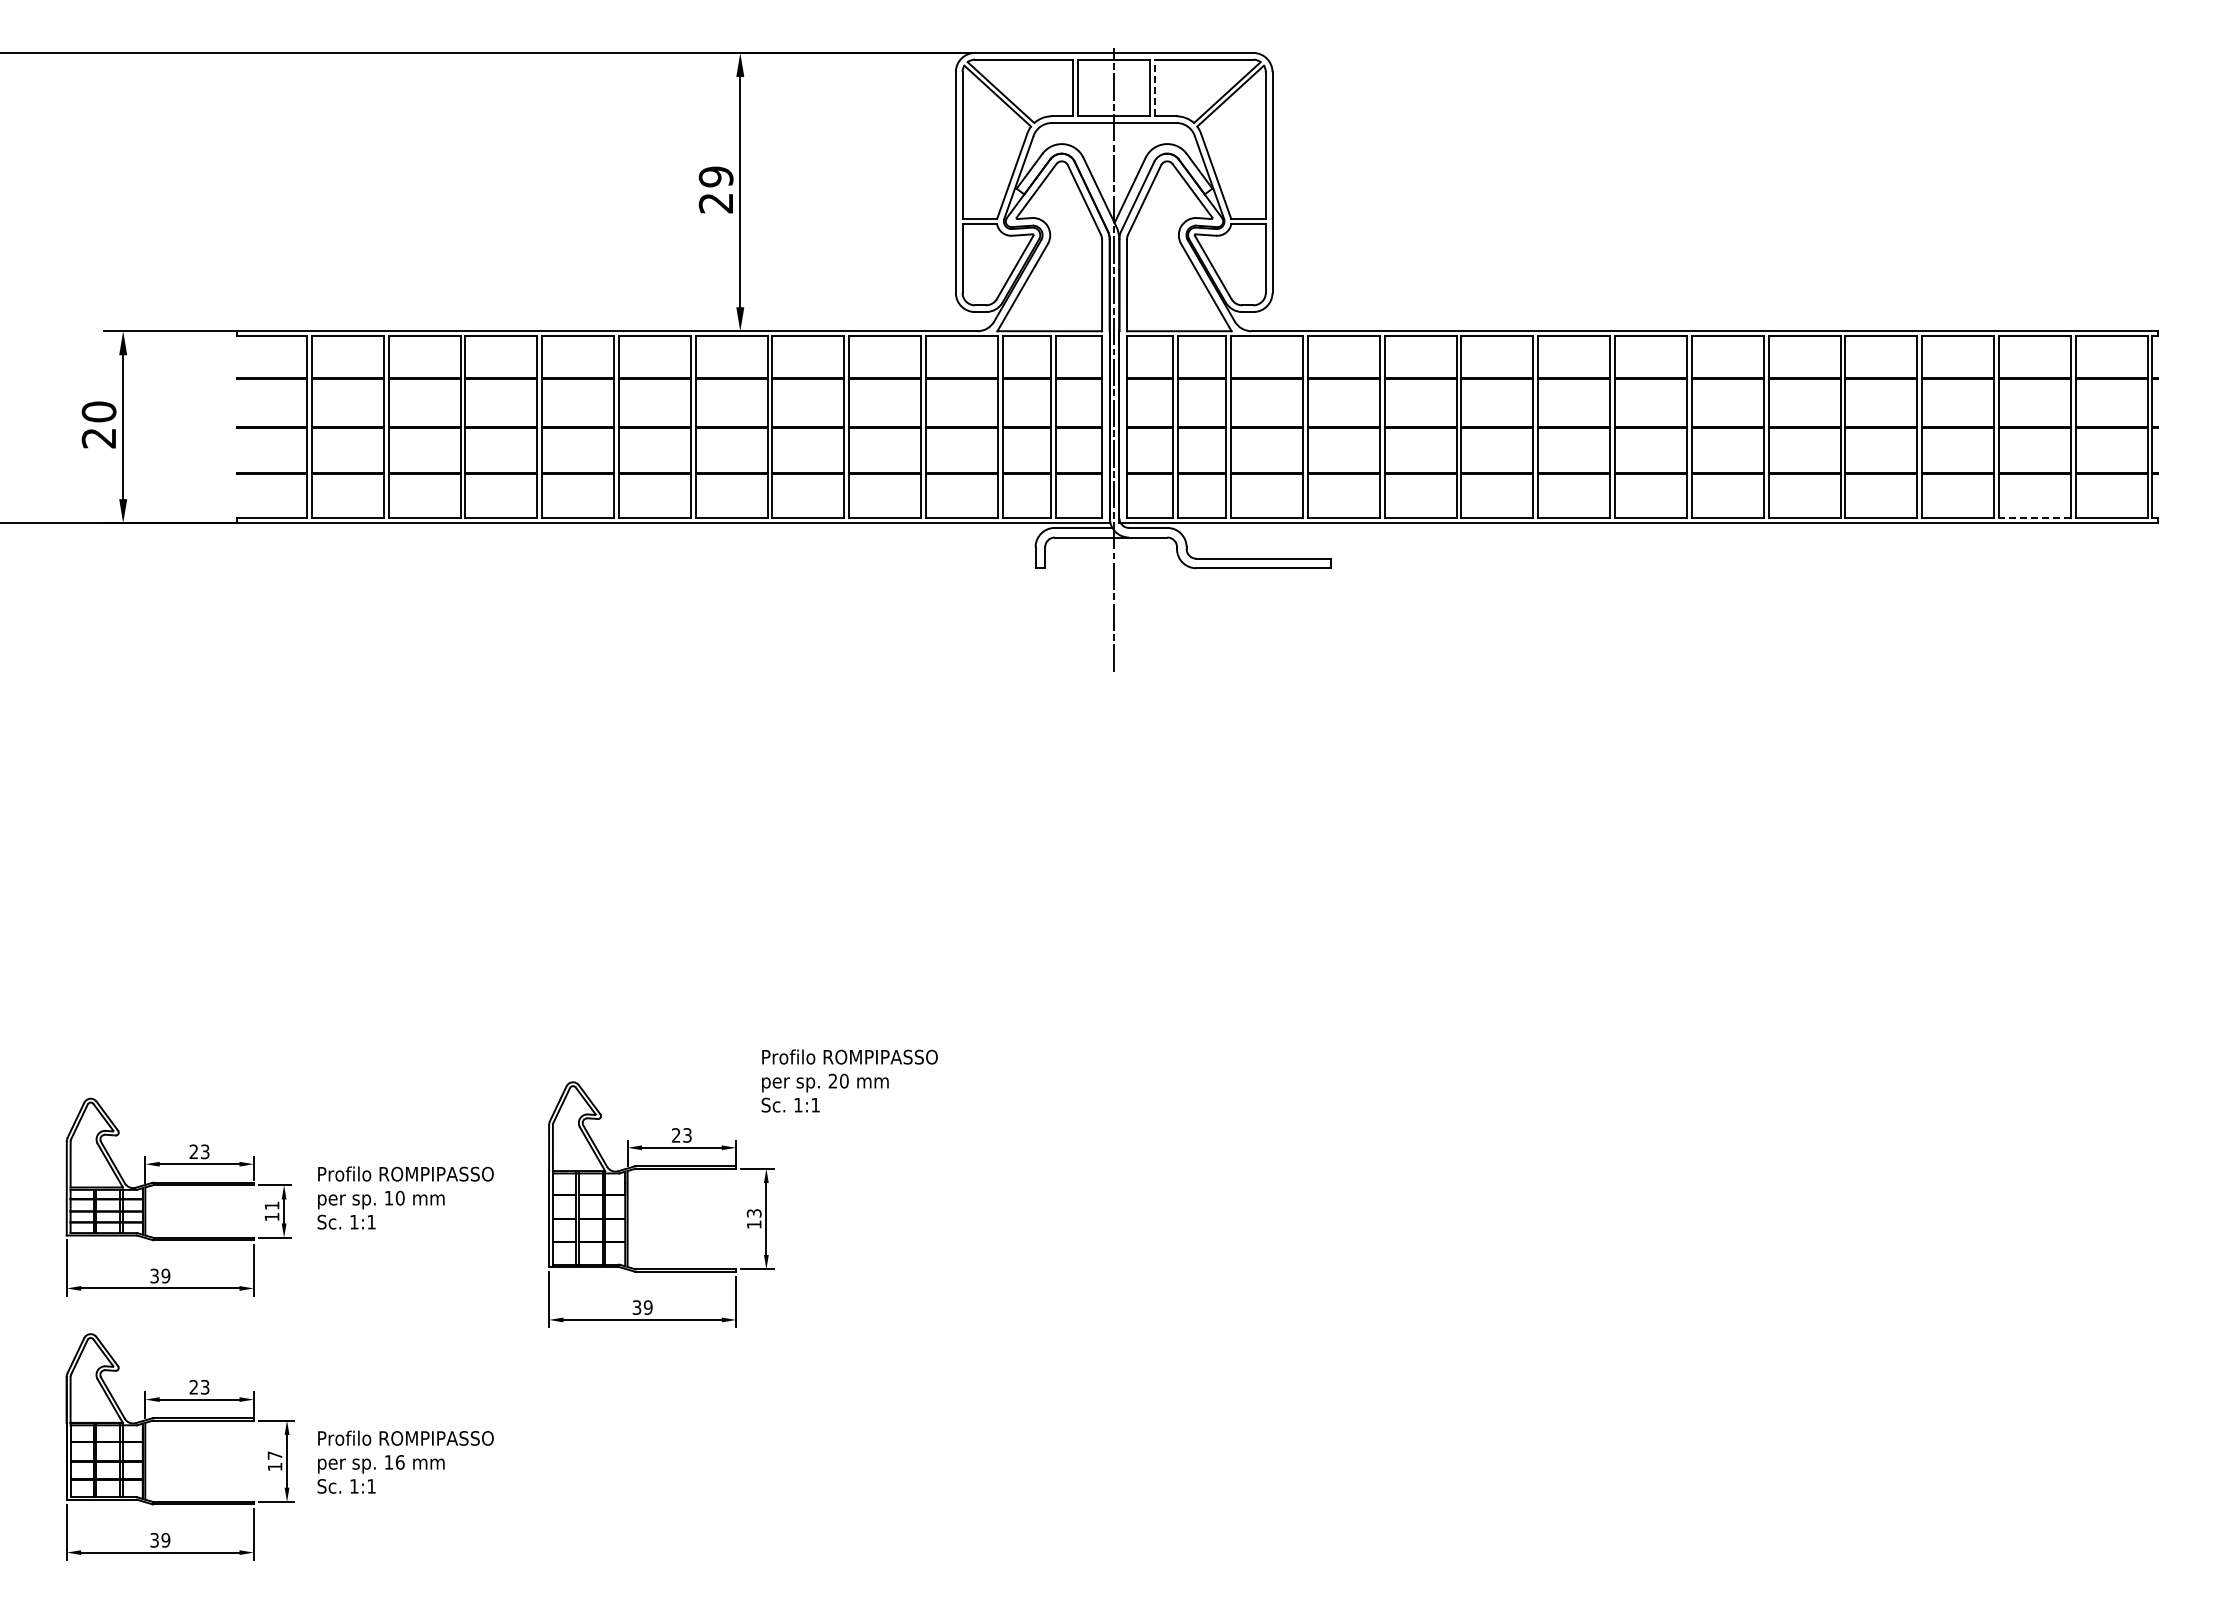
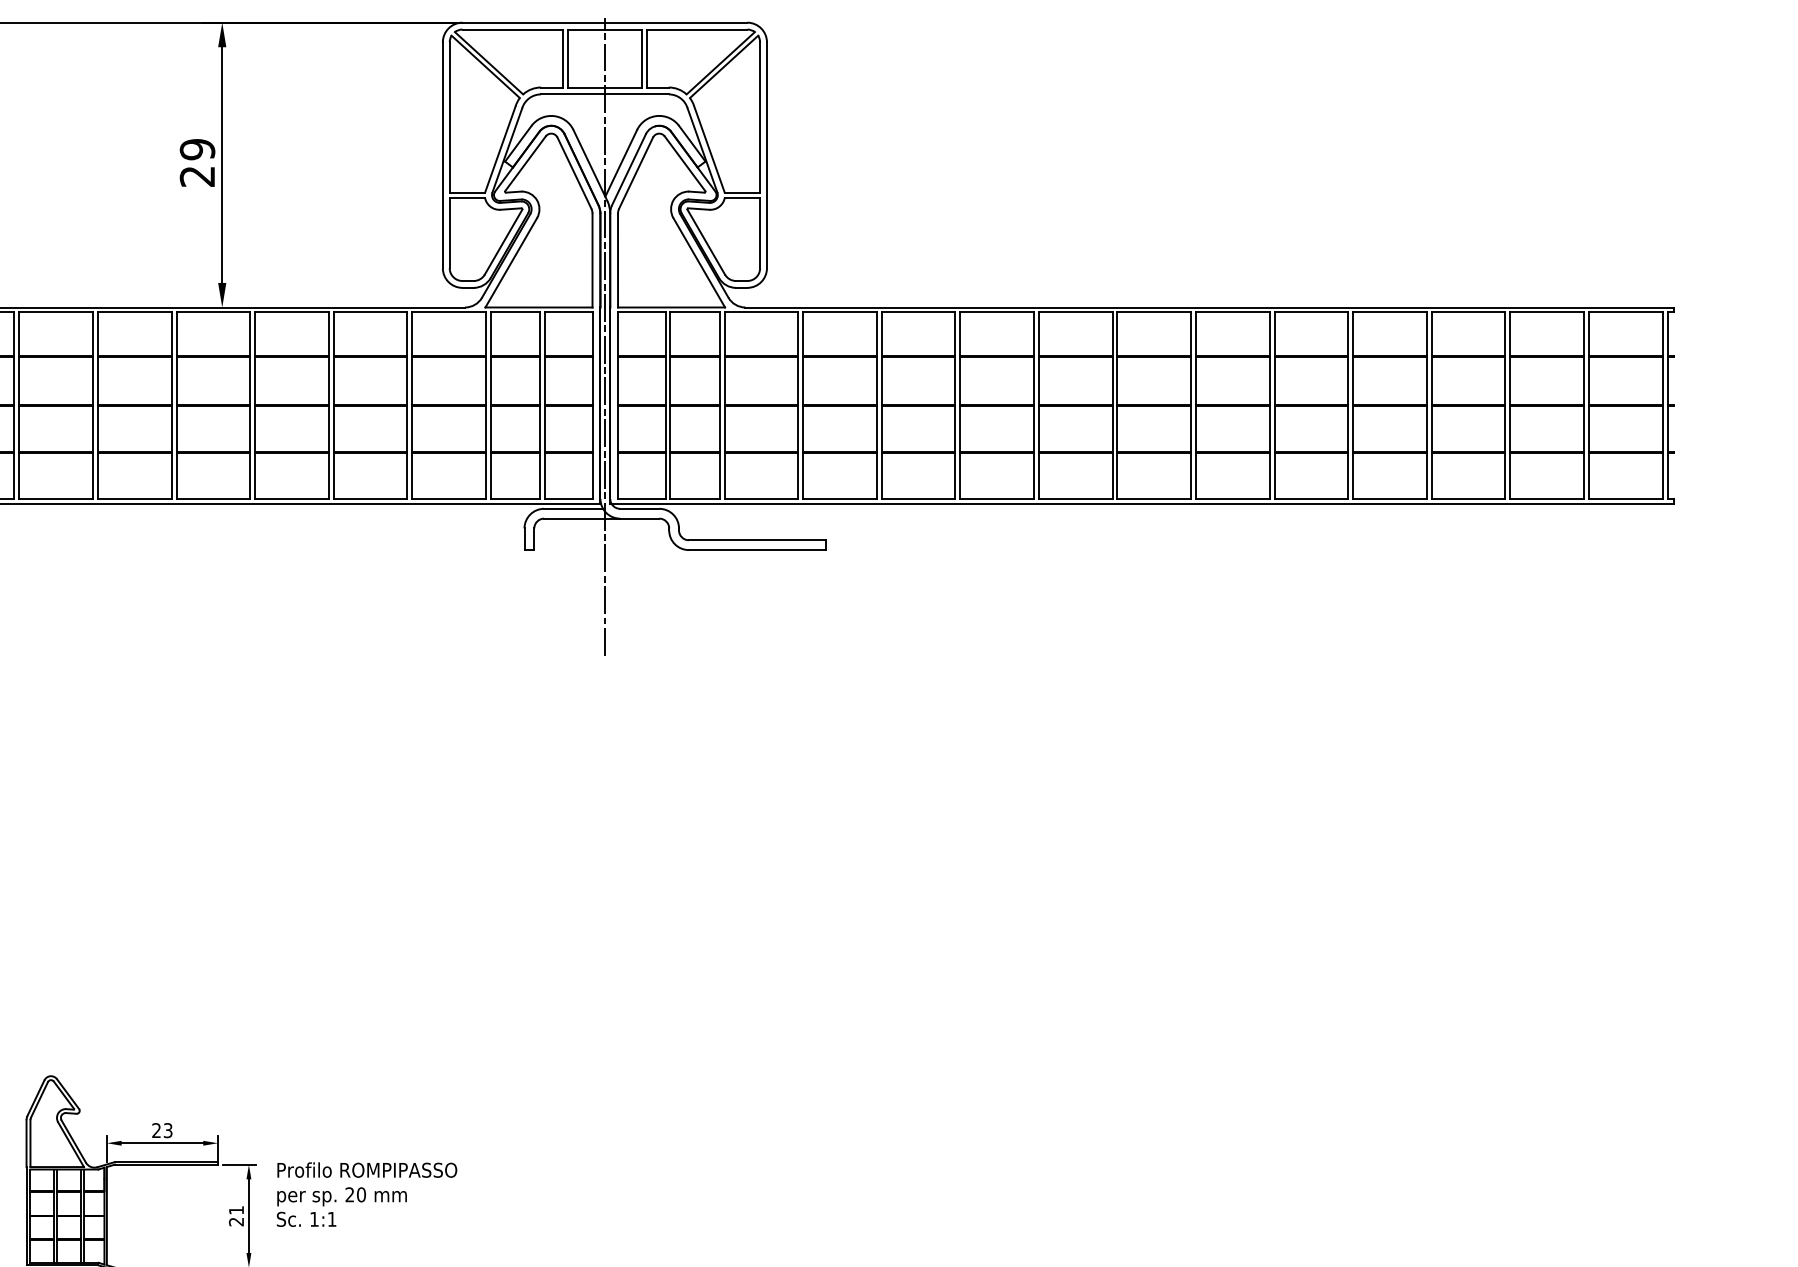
line: (1154, 87) -> (646, 58), dashed -> solid
line: (2034, 518) -> (1546, 499), dashed -> solid
text: (849, 1080) -> (366, 1194), moved
text: (753, 1218) -> (235, 1215), 13 -> 21

